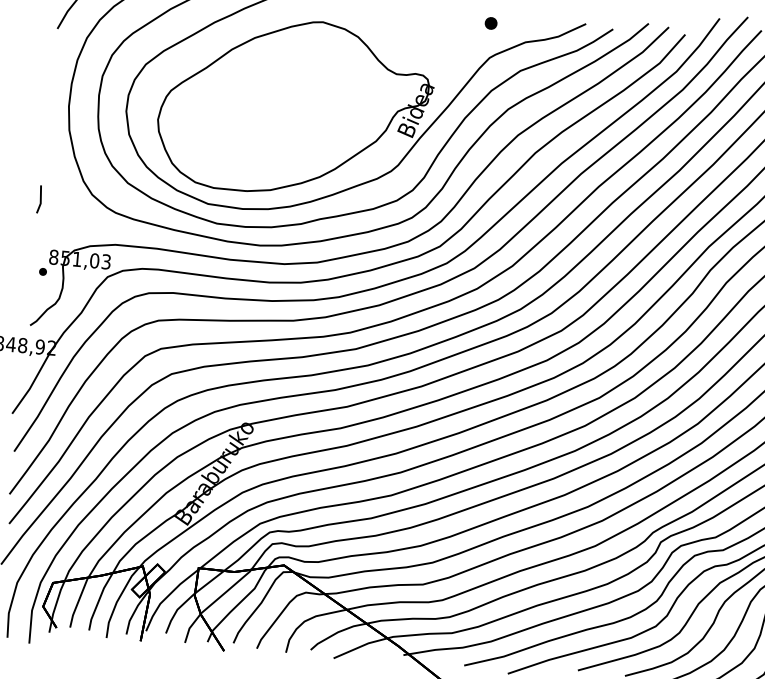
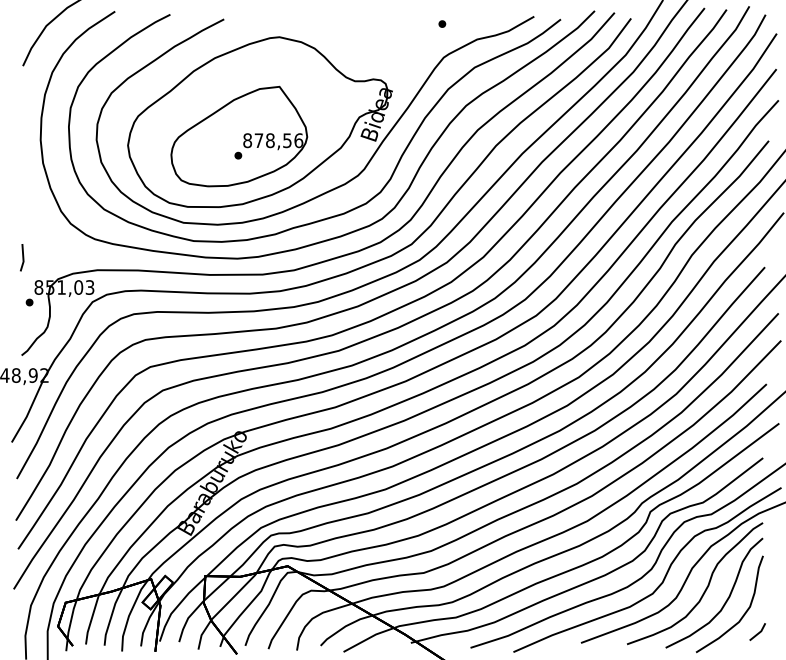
part: (491, 22) -> (442, 23), size x0.62
part: (273, 120) -> (239, 136), added
line: (39, 199) -> (22, 257), moved

